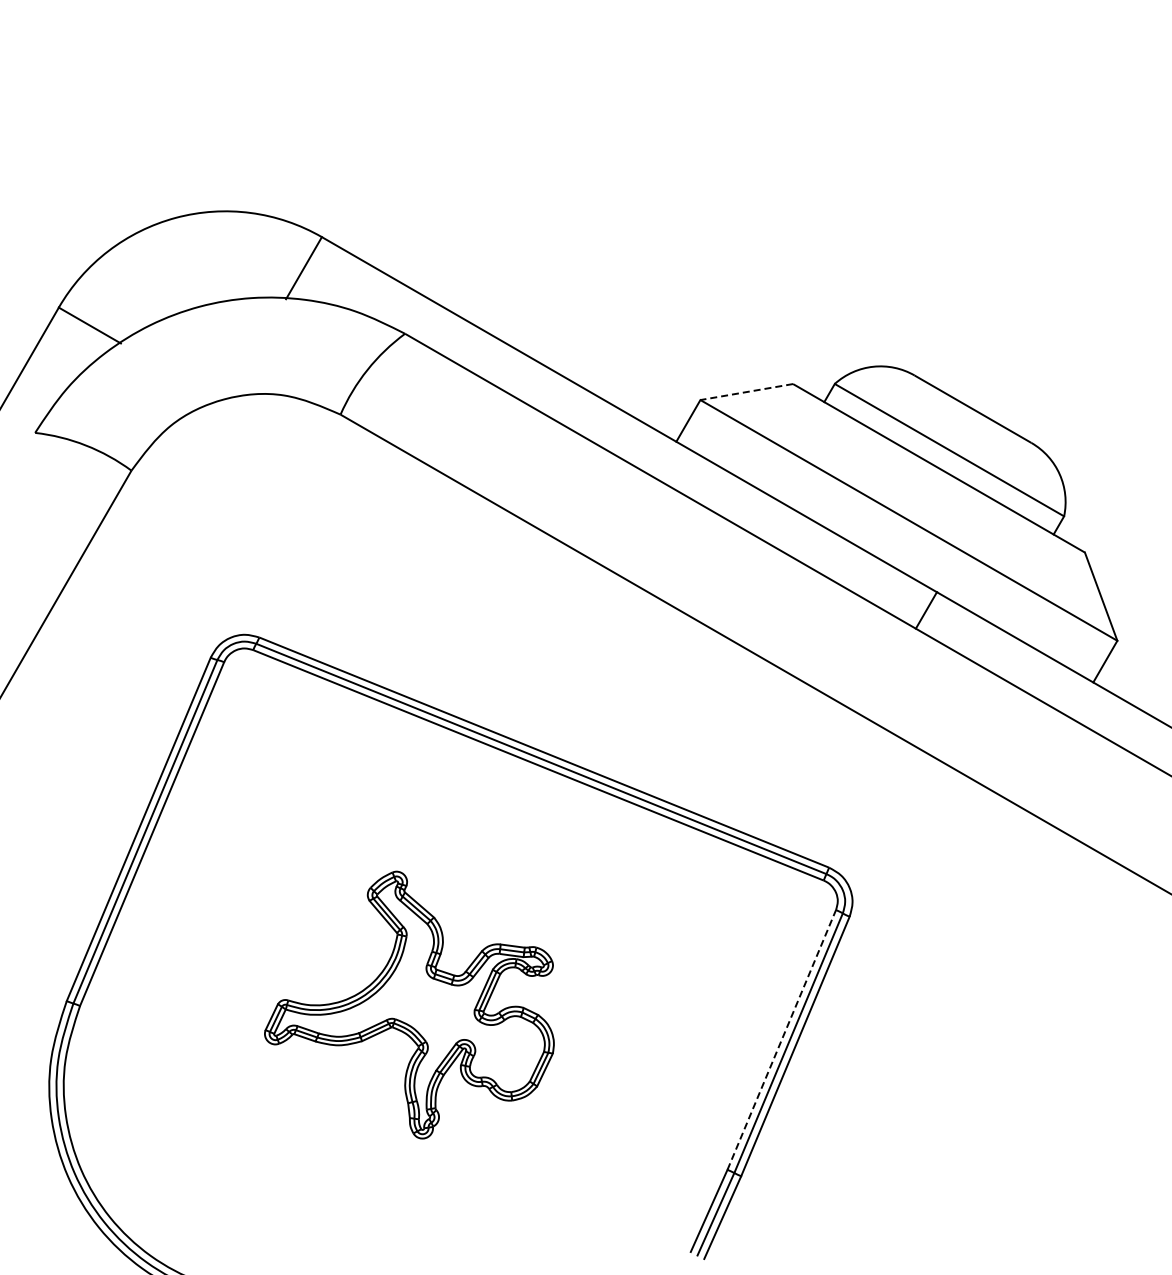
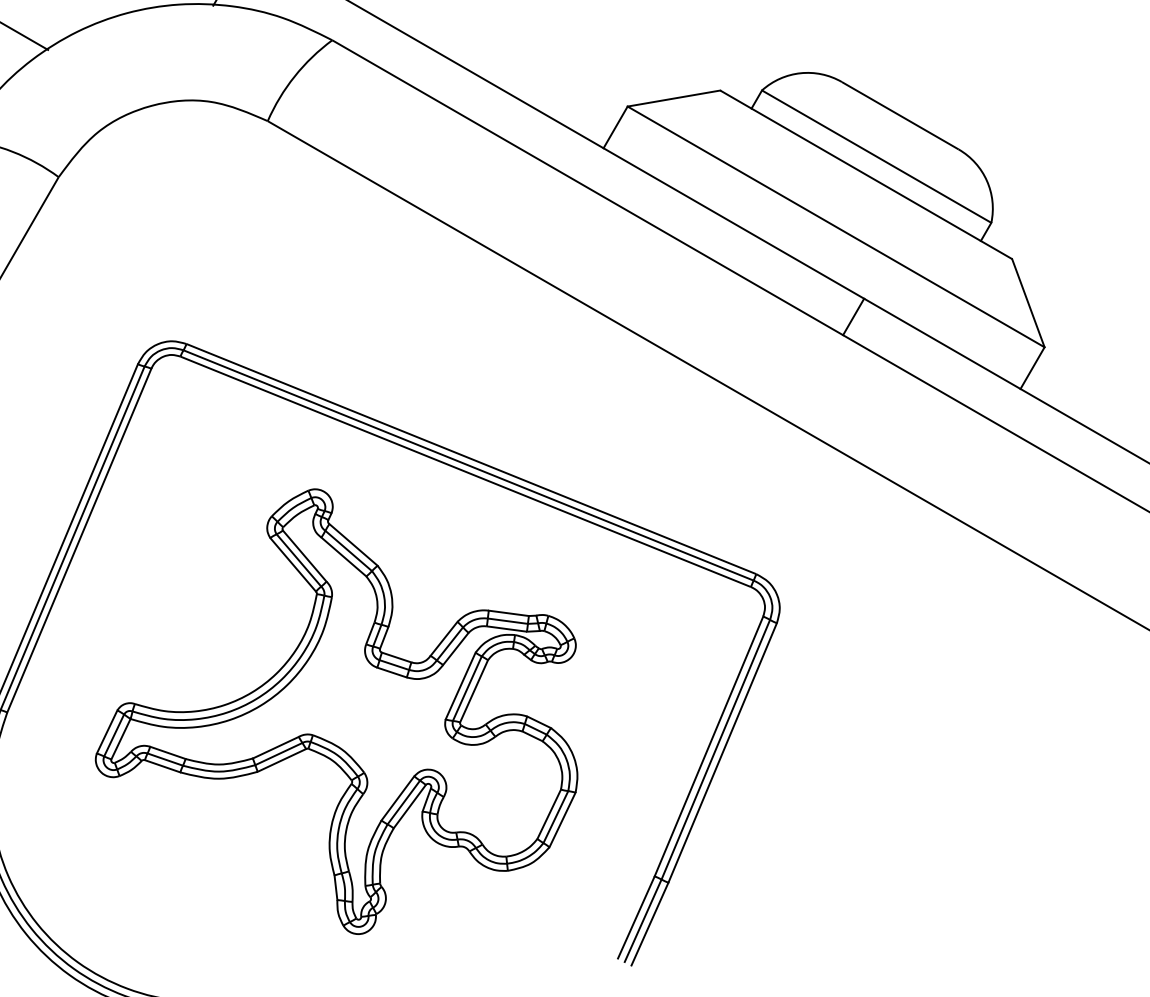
line: (746, 392) -> (673, 99), dashed -> solid
part: (409, 1004) -> (336, 711), size x1.67
line: (781, 1039) -> (708, 746), dashed -> solid

